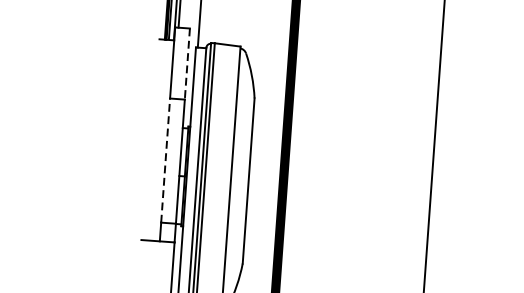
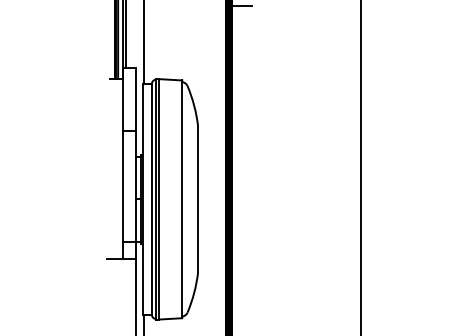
line: (187, 64) -> (136, 99), dashed -> solid
line: (165, 160) -> (122, 186), dashed -> solid

